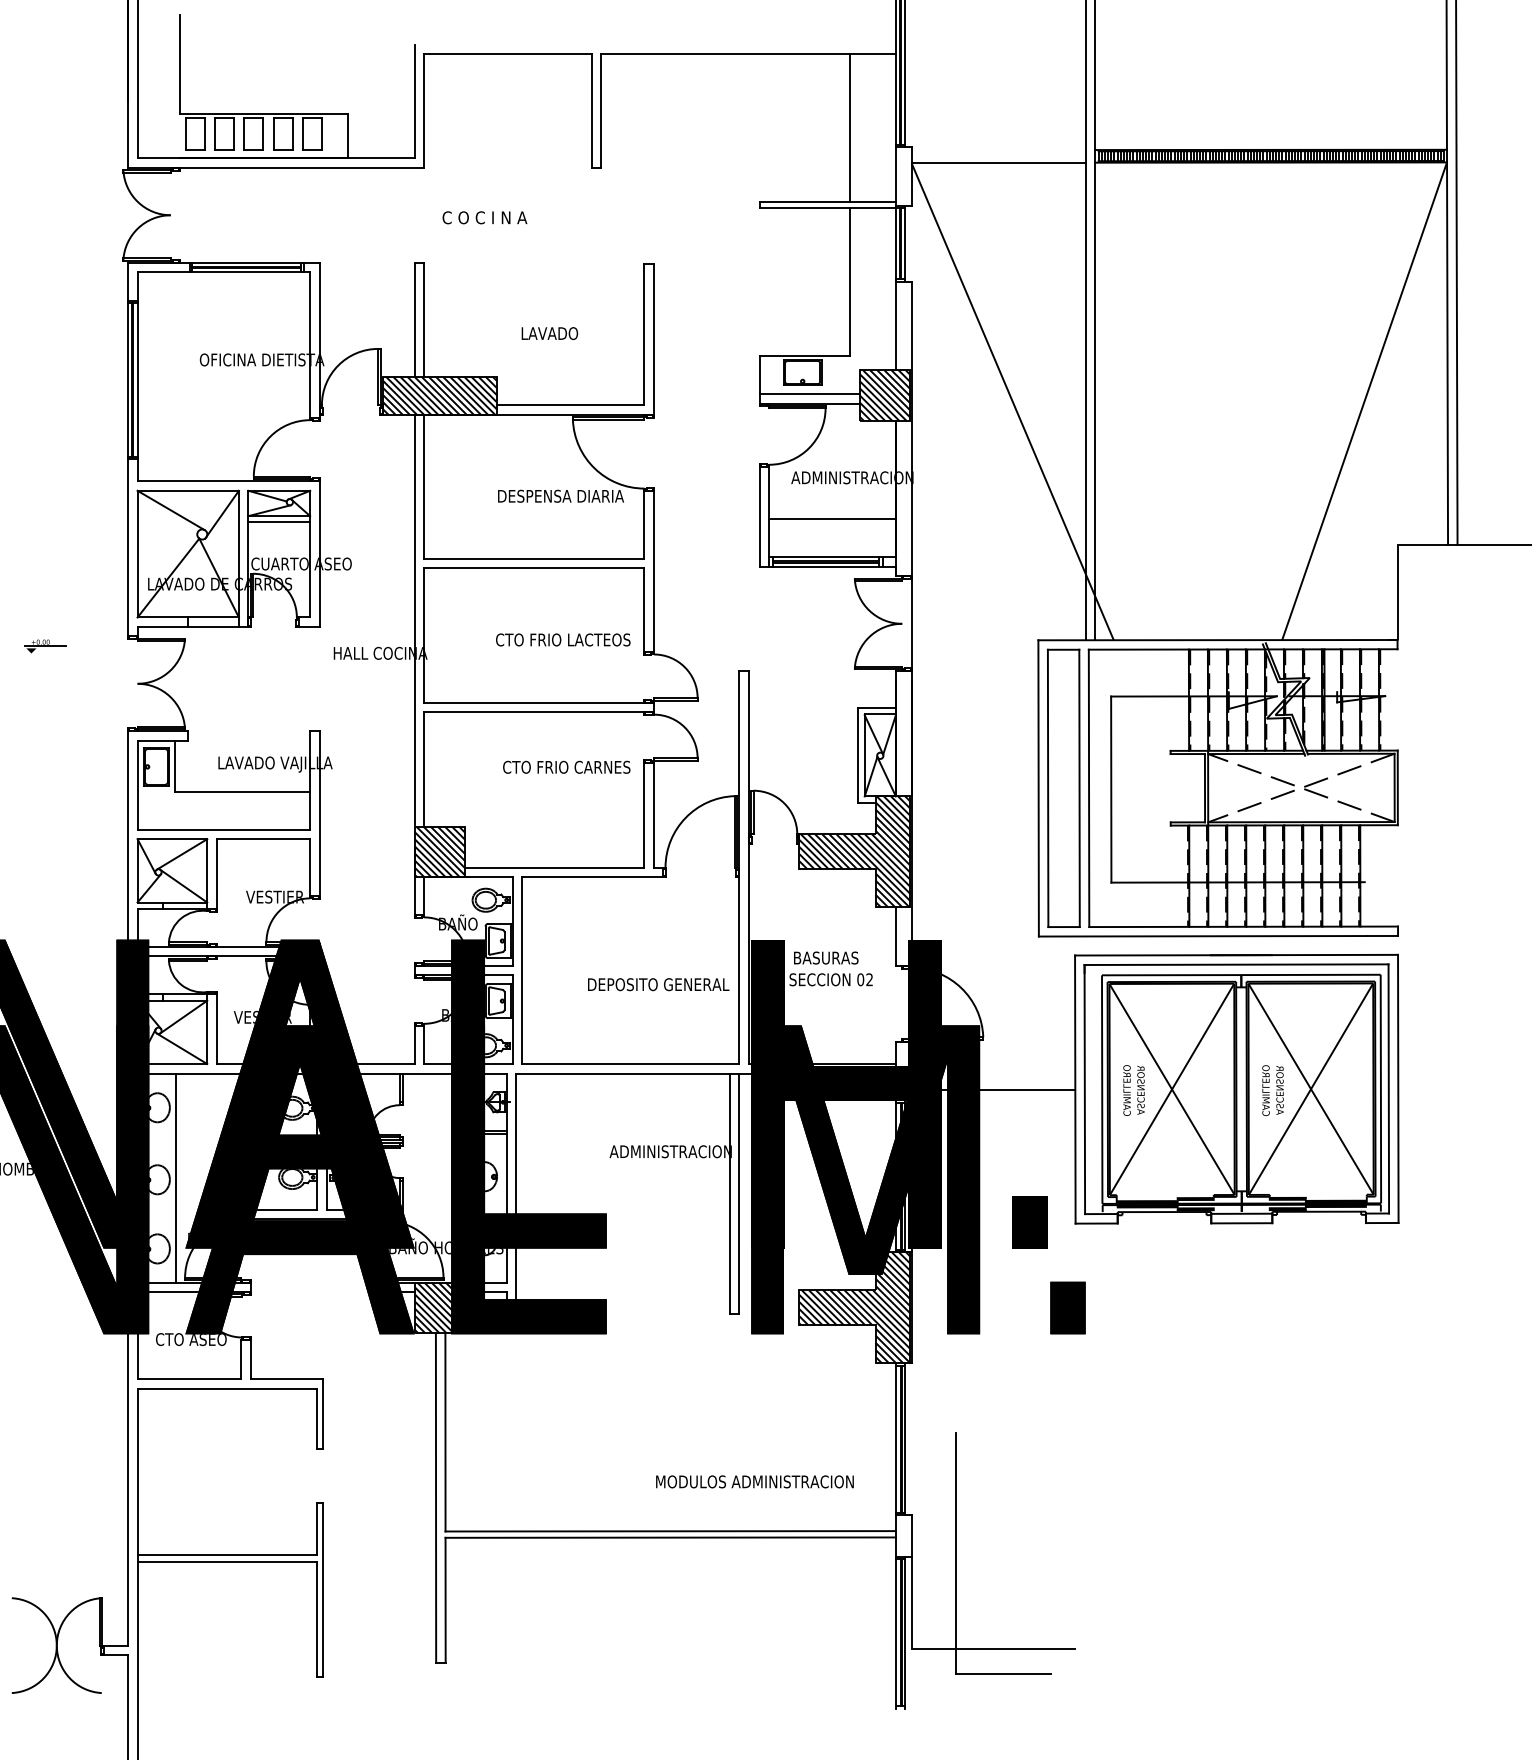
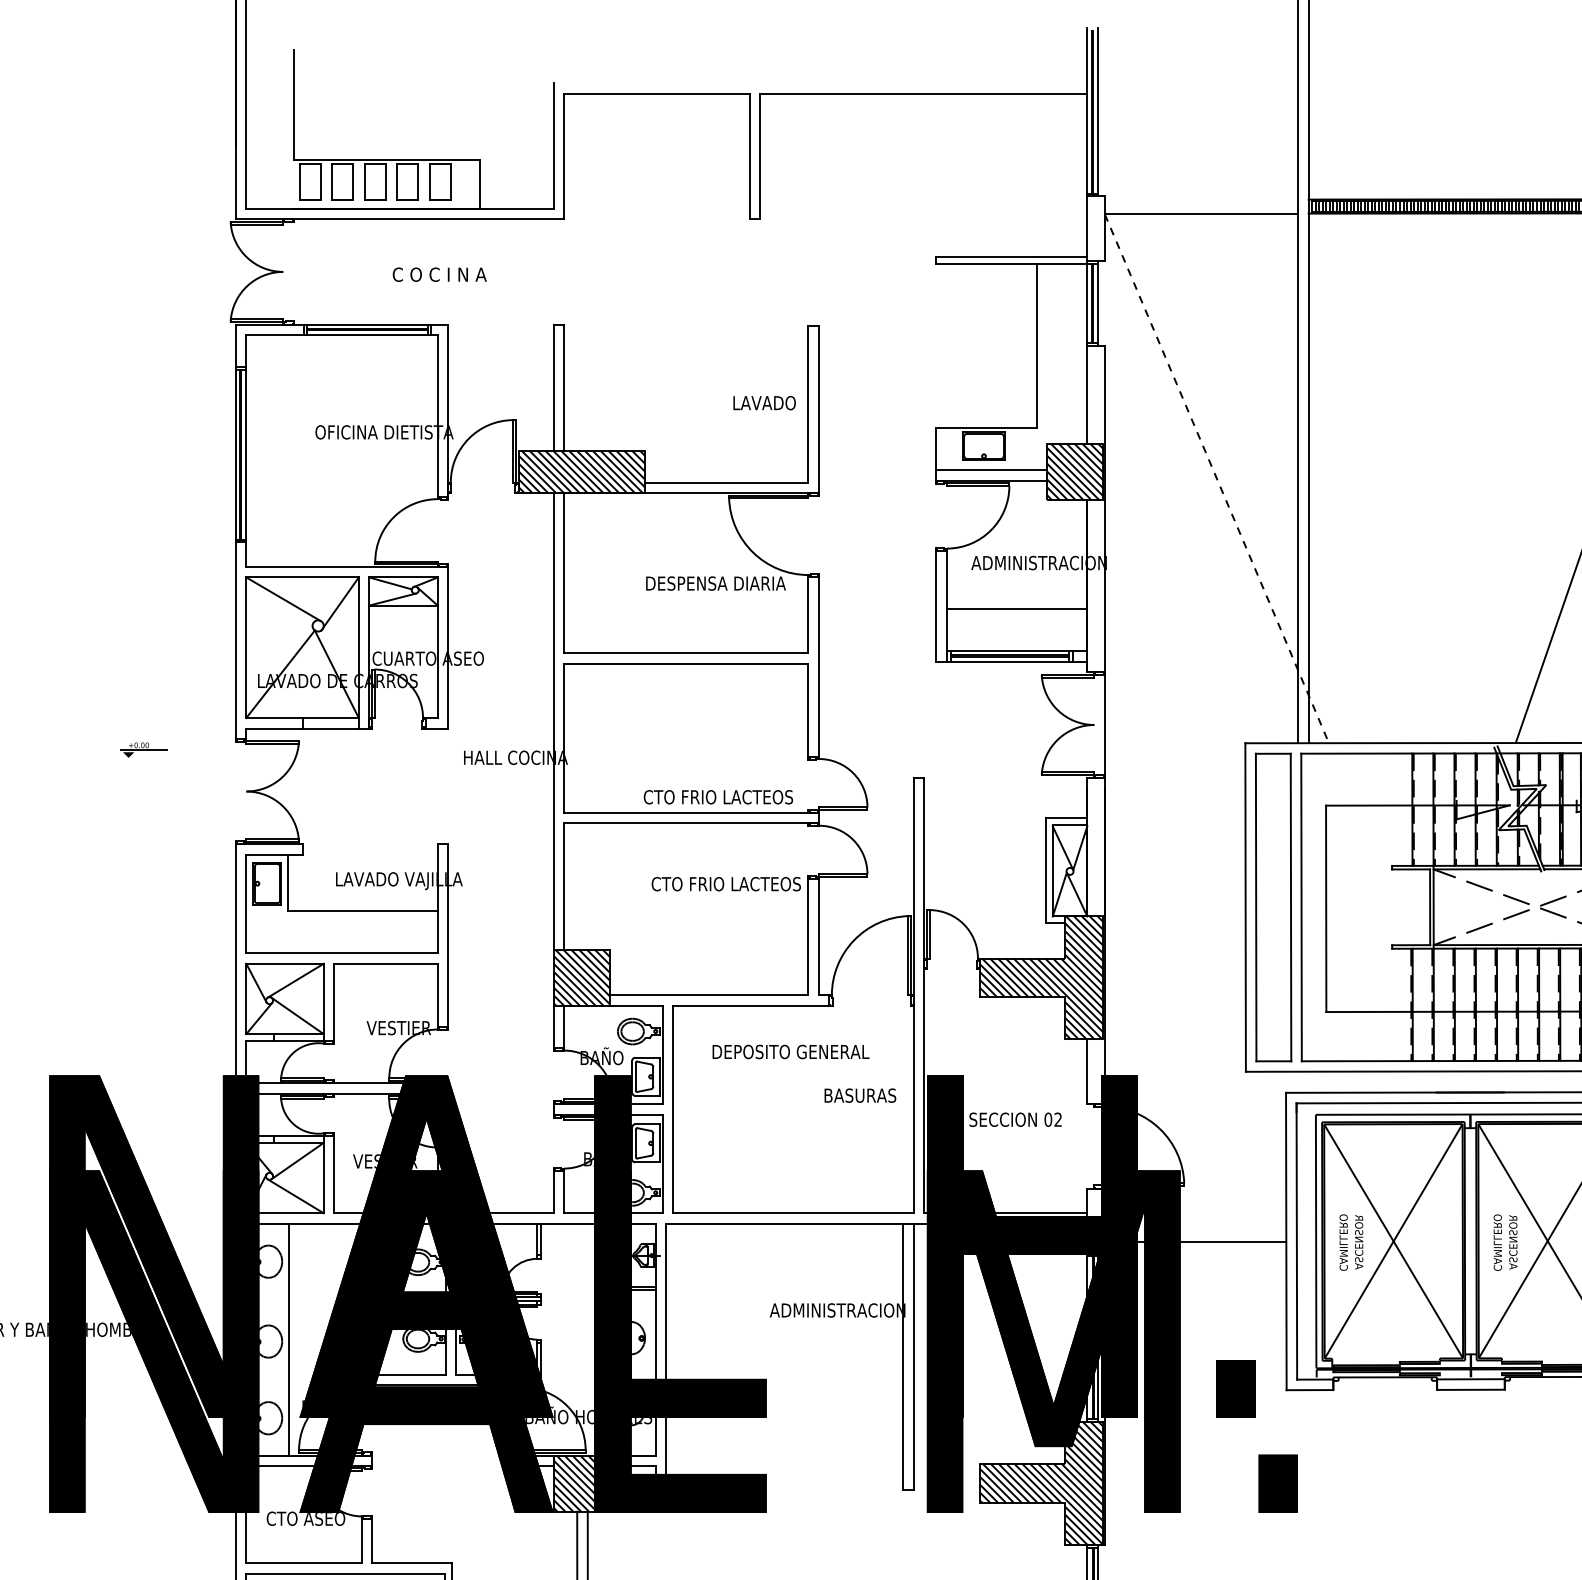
line: (850, 127) -> (1036, 174), removed
text: (484, 217) -> (439, 274), moved
text: (549, 333) -> (764, 403), moved
line: (1012, 401) -> (1216, 478), solid -> dashed
line: (279, 522) -> (403, 612), removed
text: (563, 639) -> (718, 796), moved
text: (605, 766) -> (765, 883), CTO FRIO CARNES -> CTO FRIO LACTEOS
text: (826, 957) -> (860, 1095), moved
text: (658, 984) -> (790, 1051), moved

